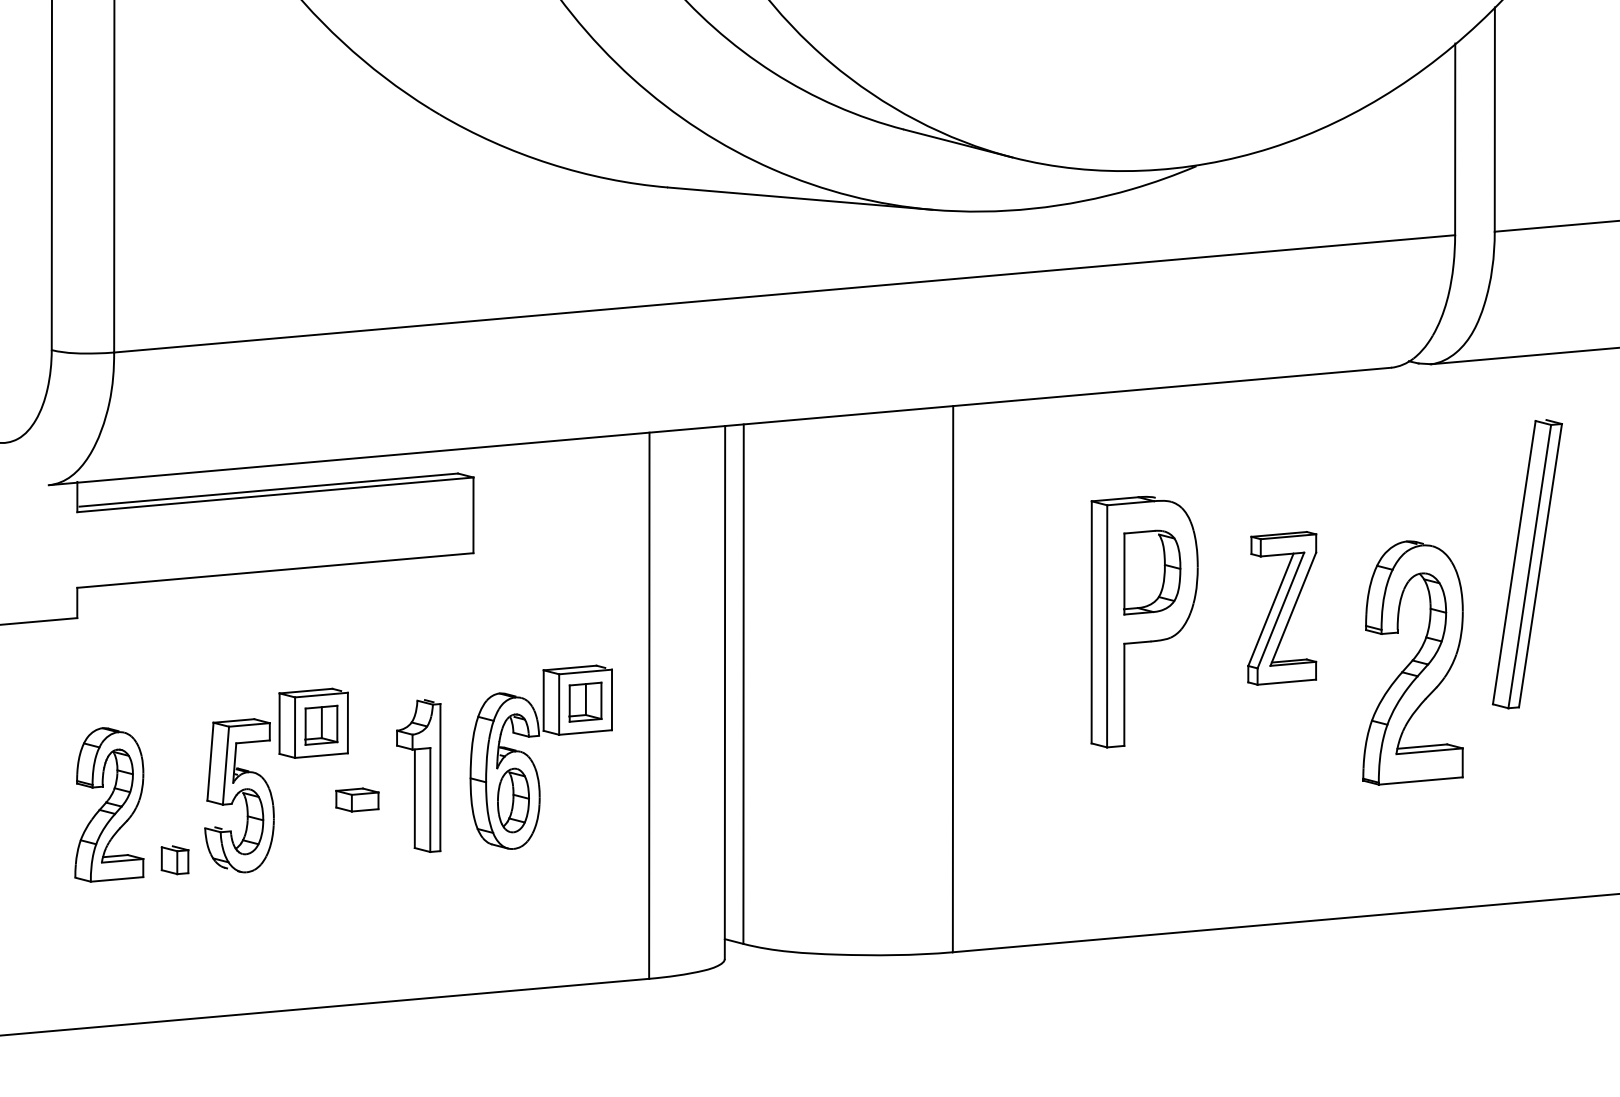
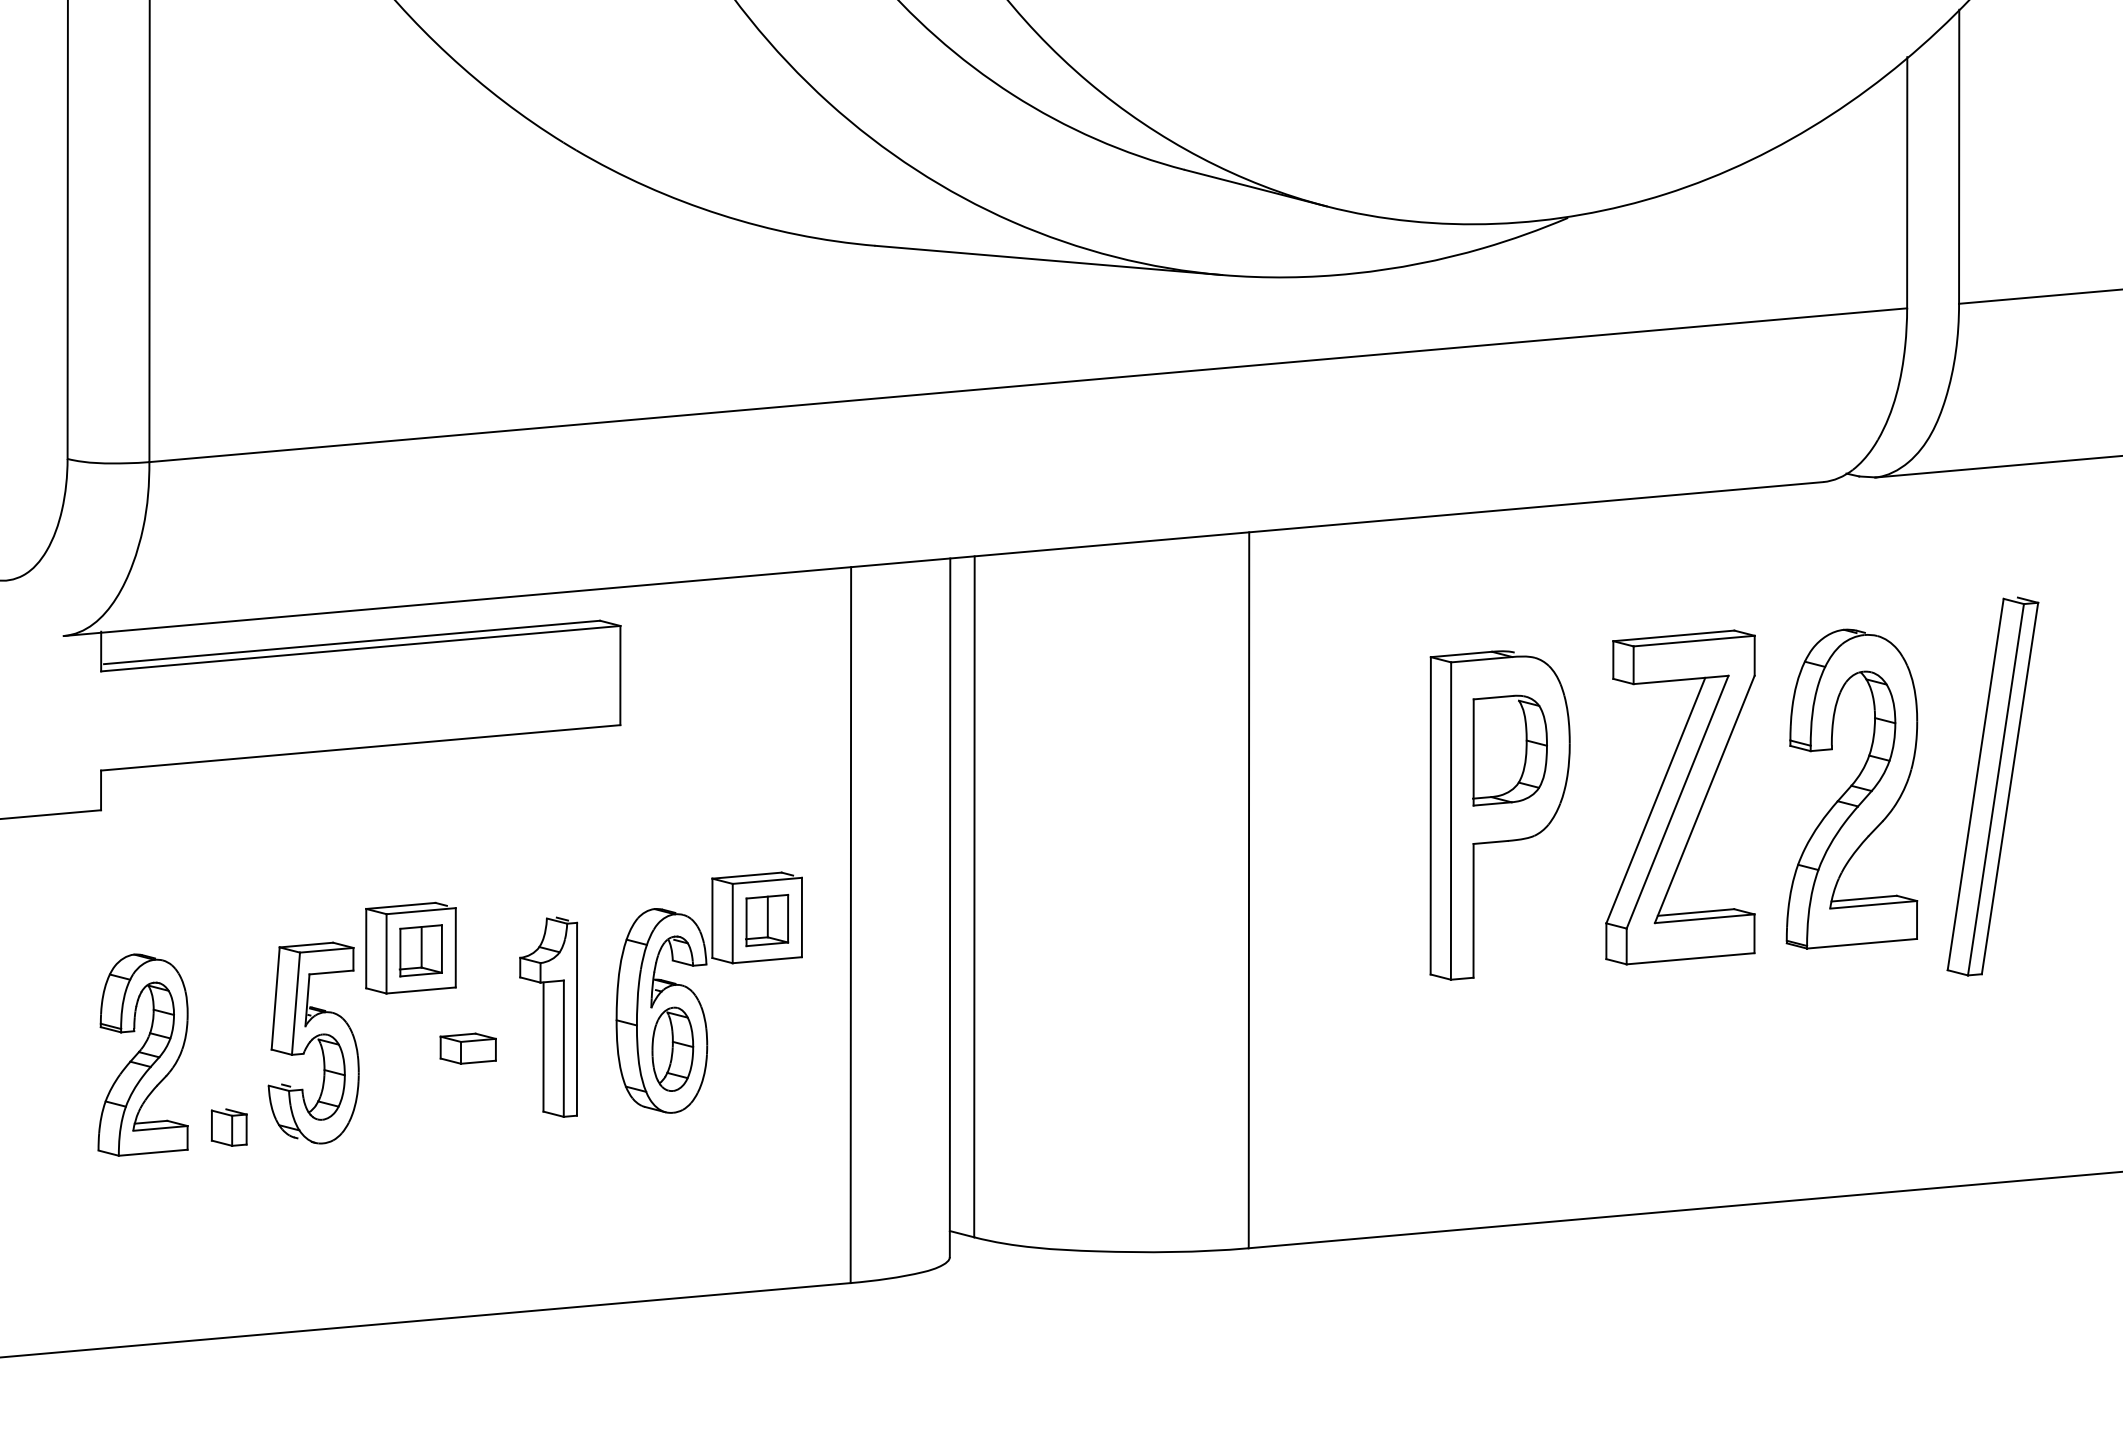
part: (1527, 564) -> (1992, 786), moved
part: (1282, 608) -> (1680, 797), size x1.67
part: (1412, 662) -> (1851, 788), moved

